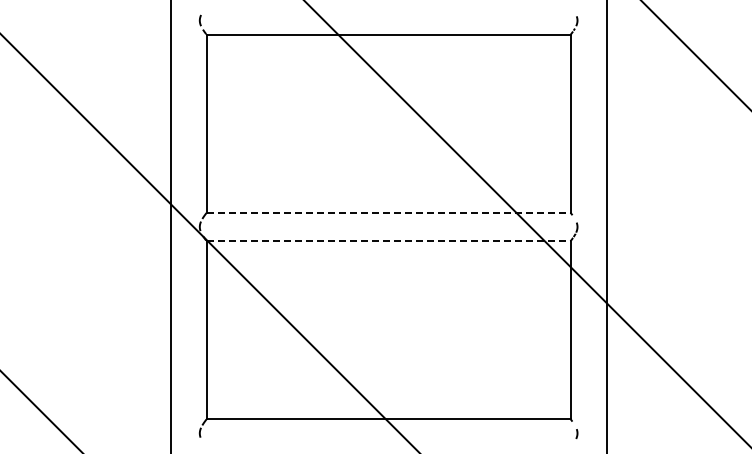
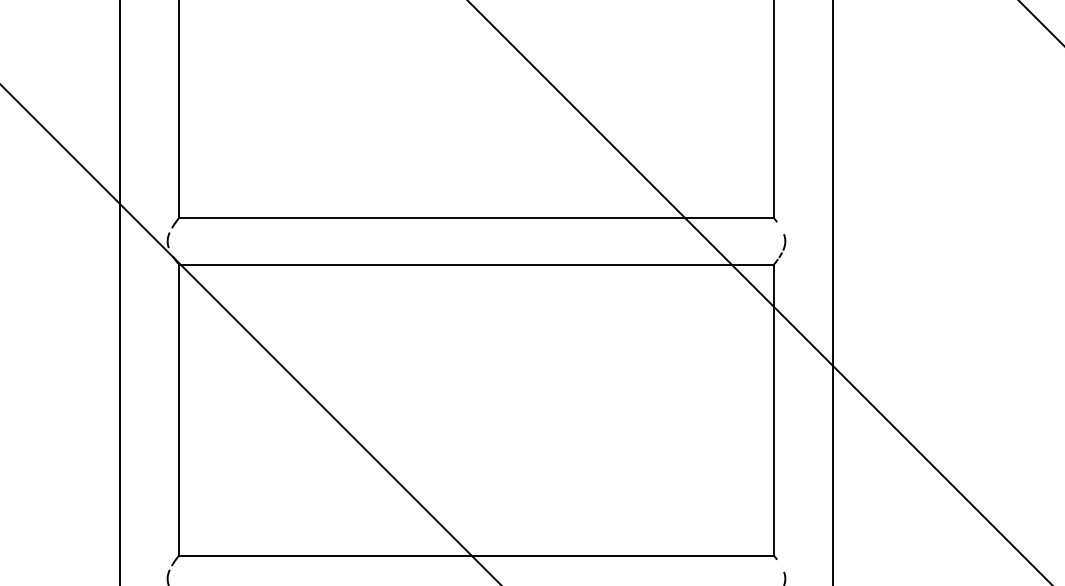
line: (388, 212) -> (476, 217), dashed -> solid
line: (388, 241) -> (476, 265), dashed -> solid

